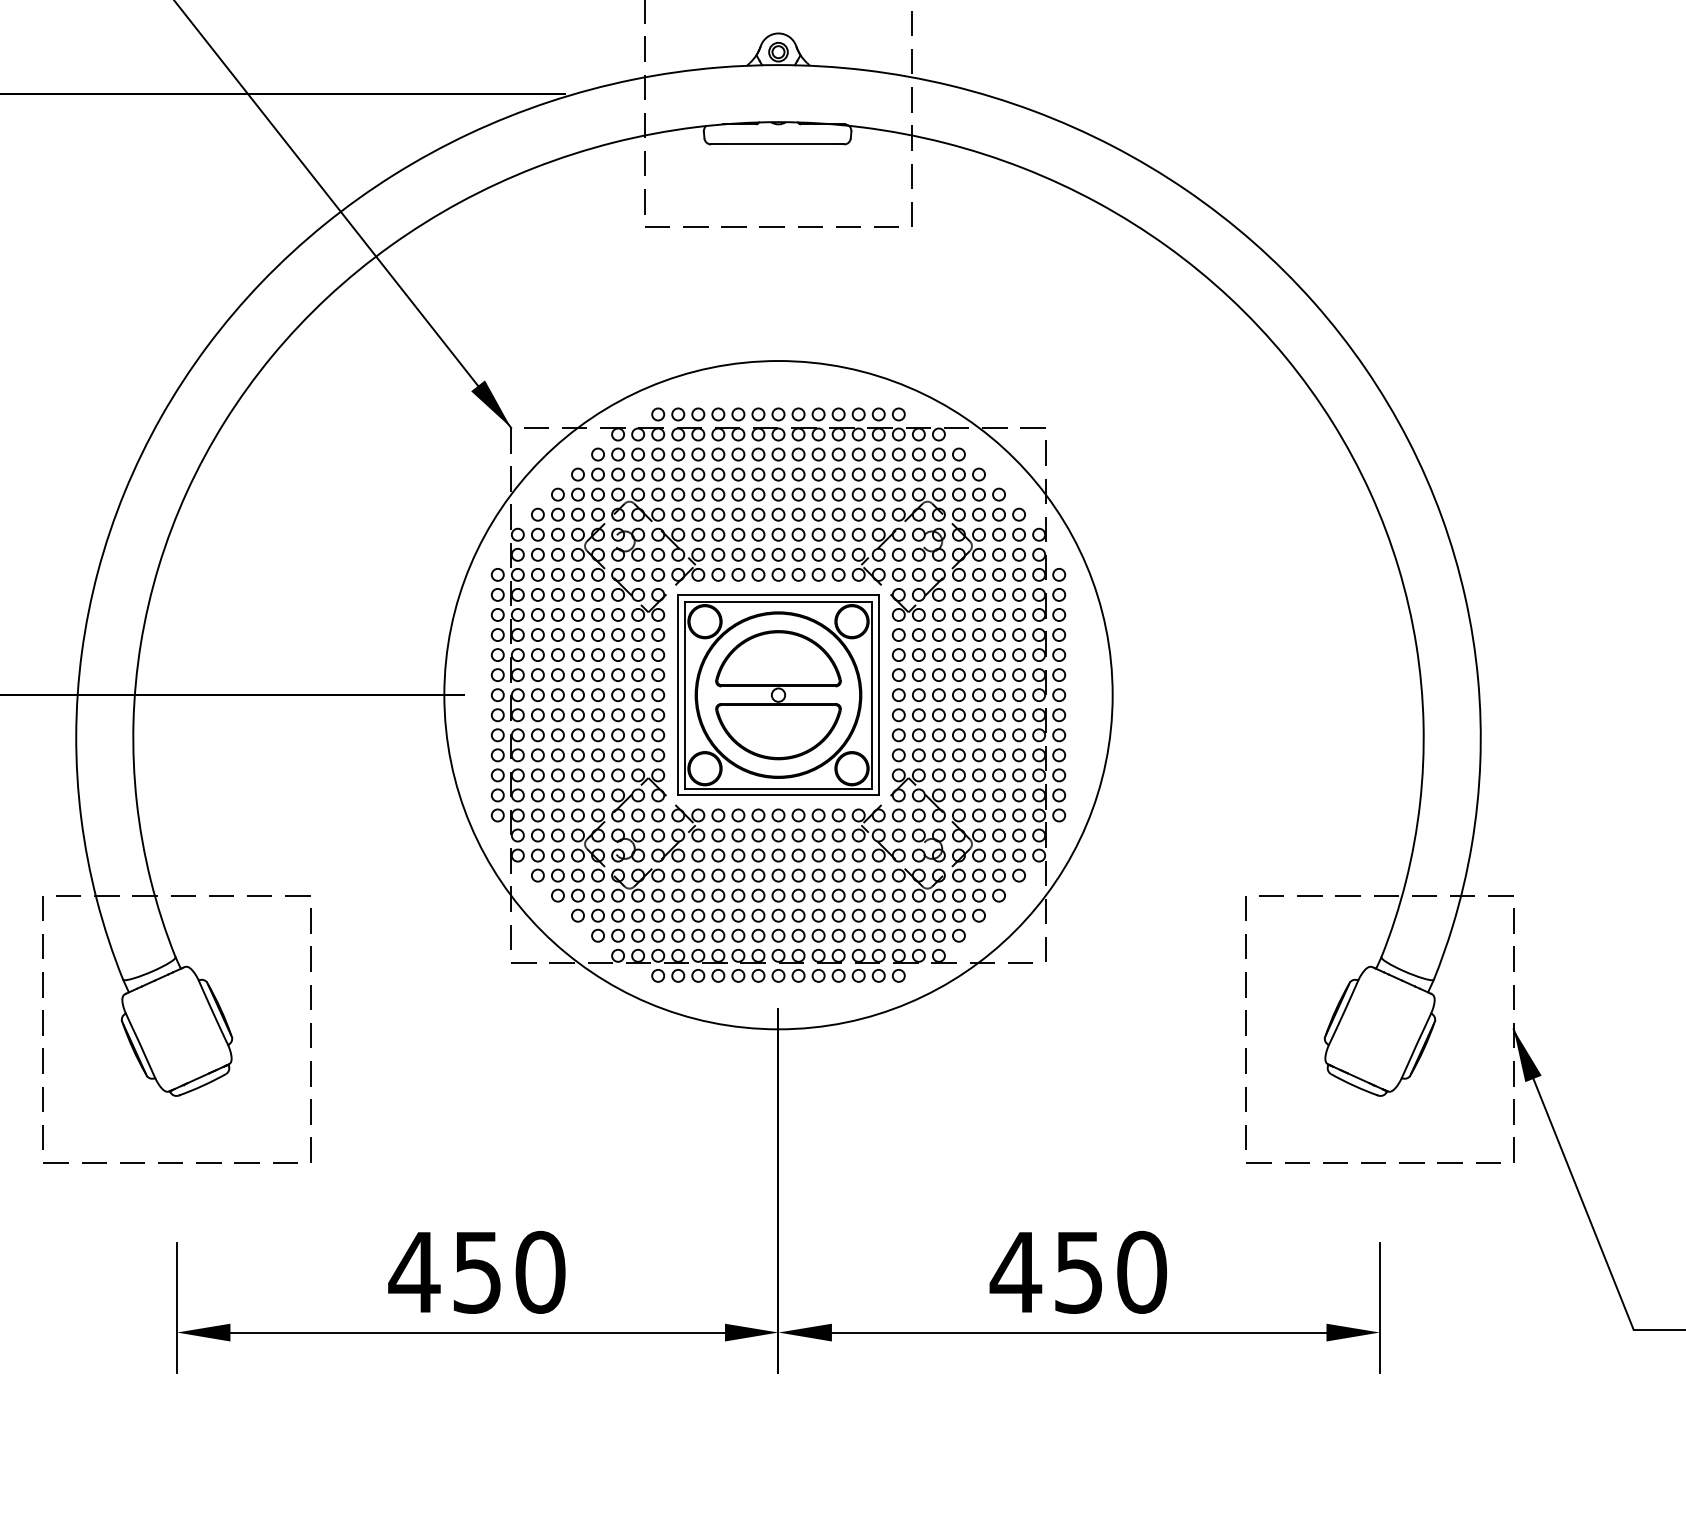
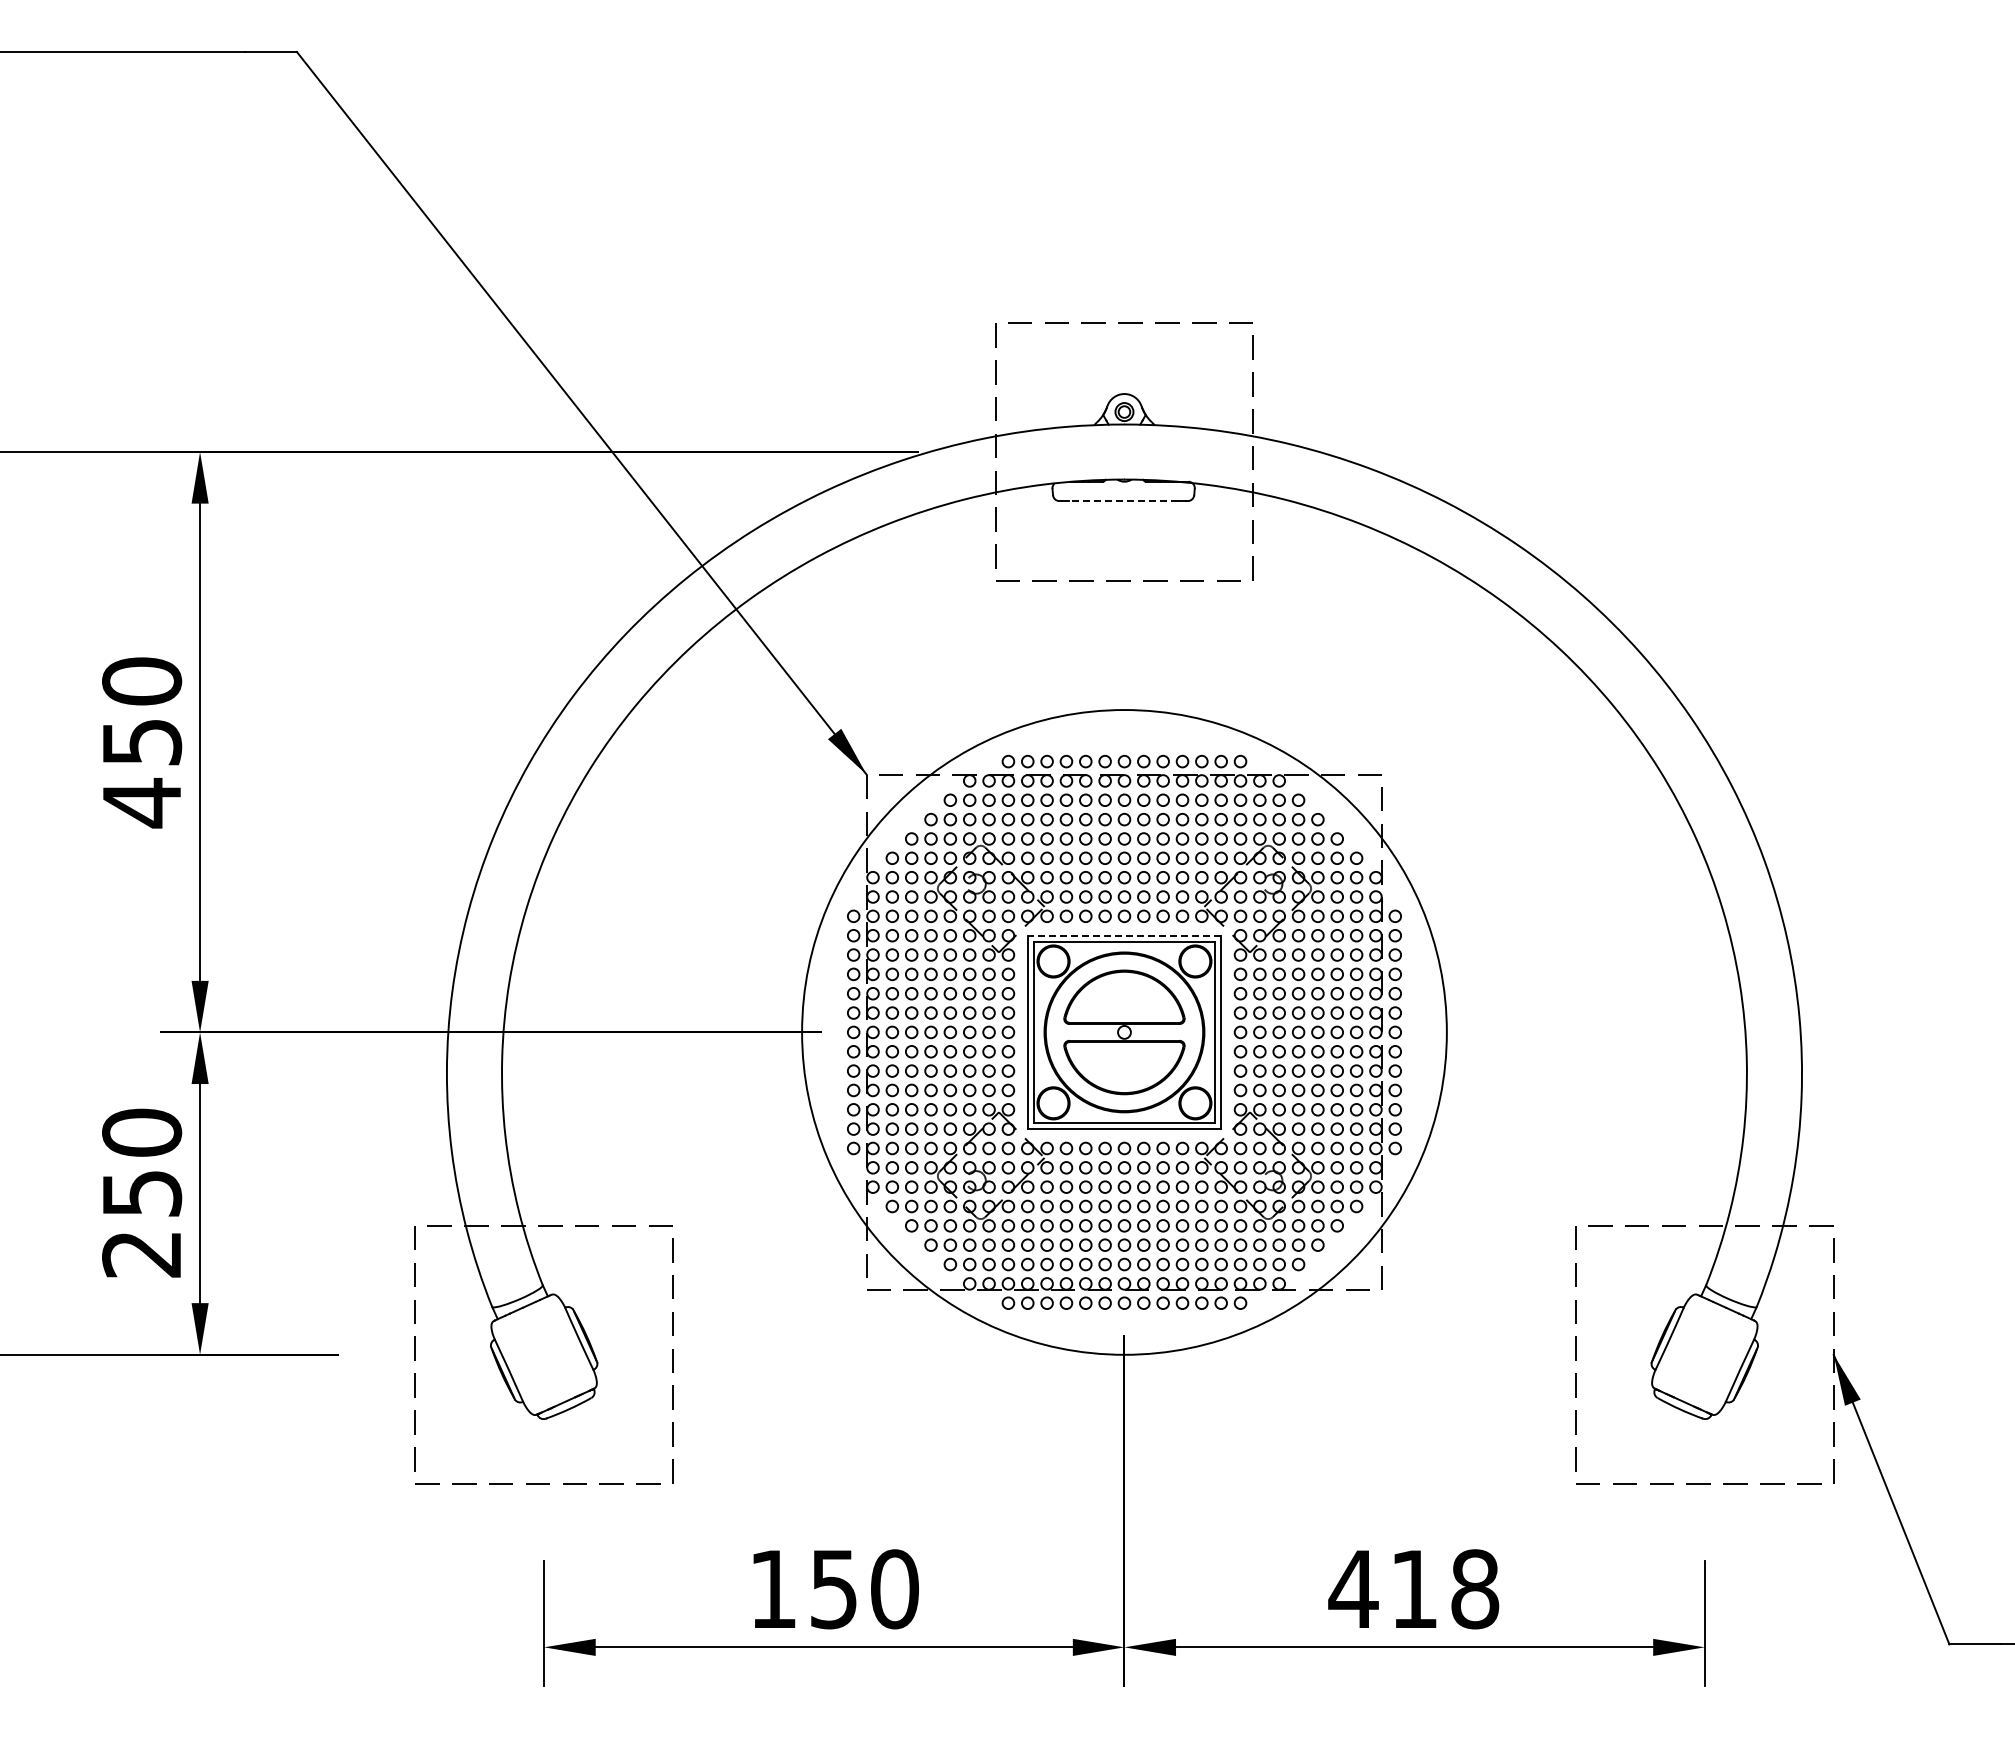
line: (777, 144) -> (1123, 501), solid -> dashed
line: (778, 594) -> (1124, 935), solid -> dashed
text: (413, 1271) -> (772, 1588), 450 -> 150
text: (1111, 1272) -> (1445, 1589), 450 -> 418

